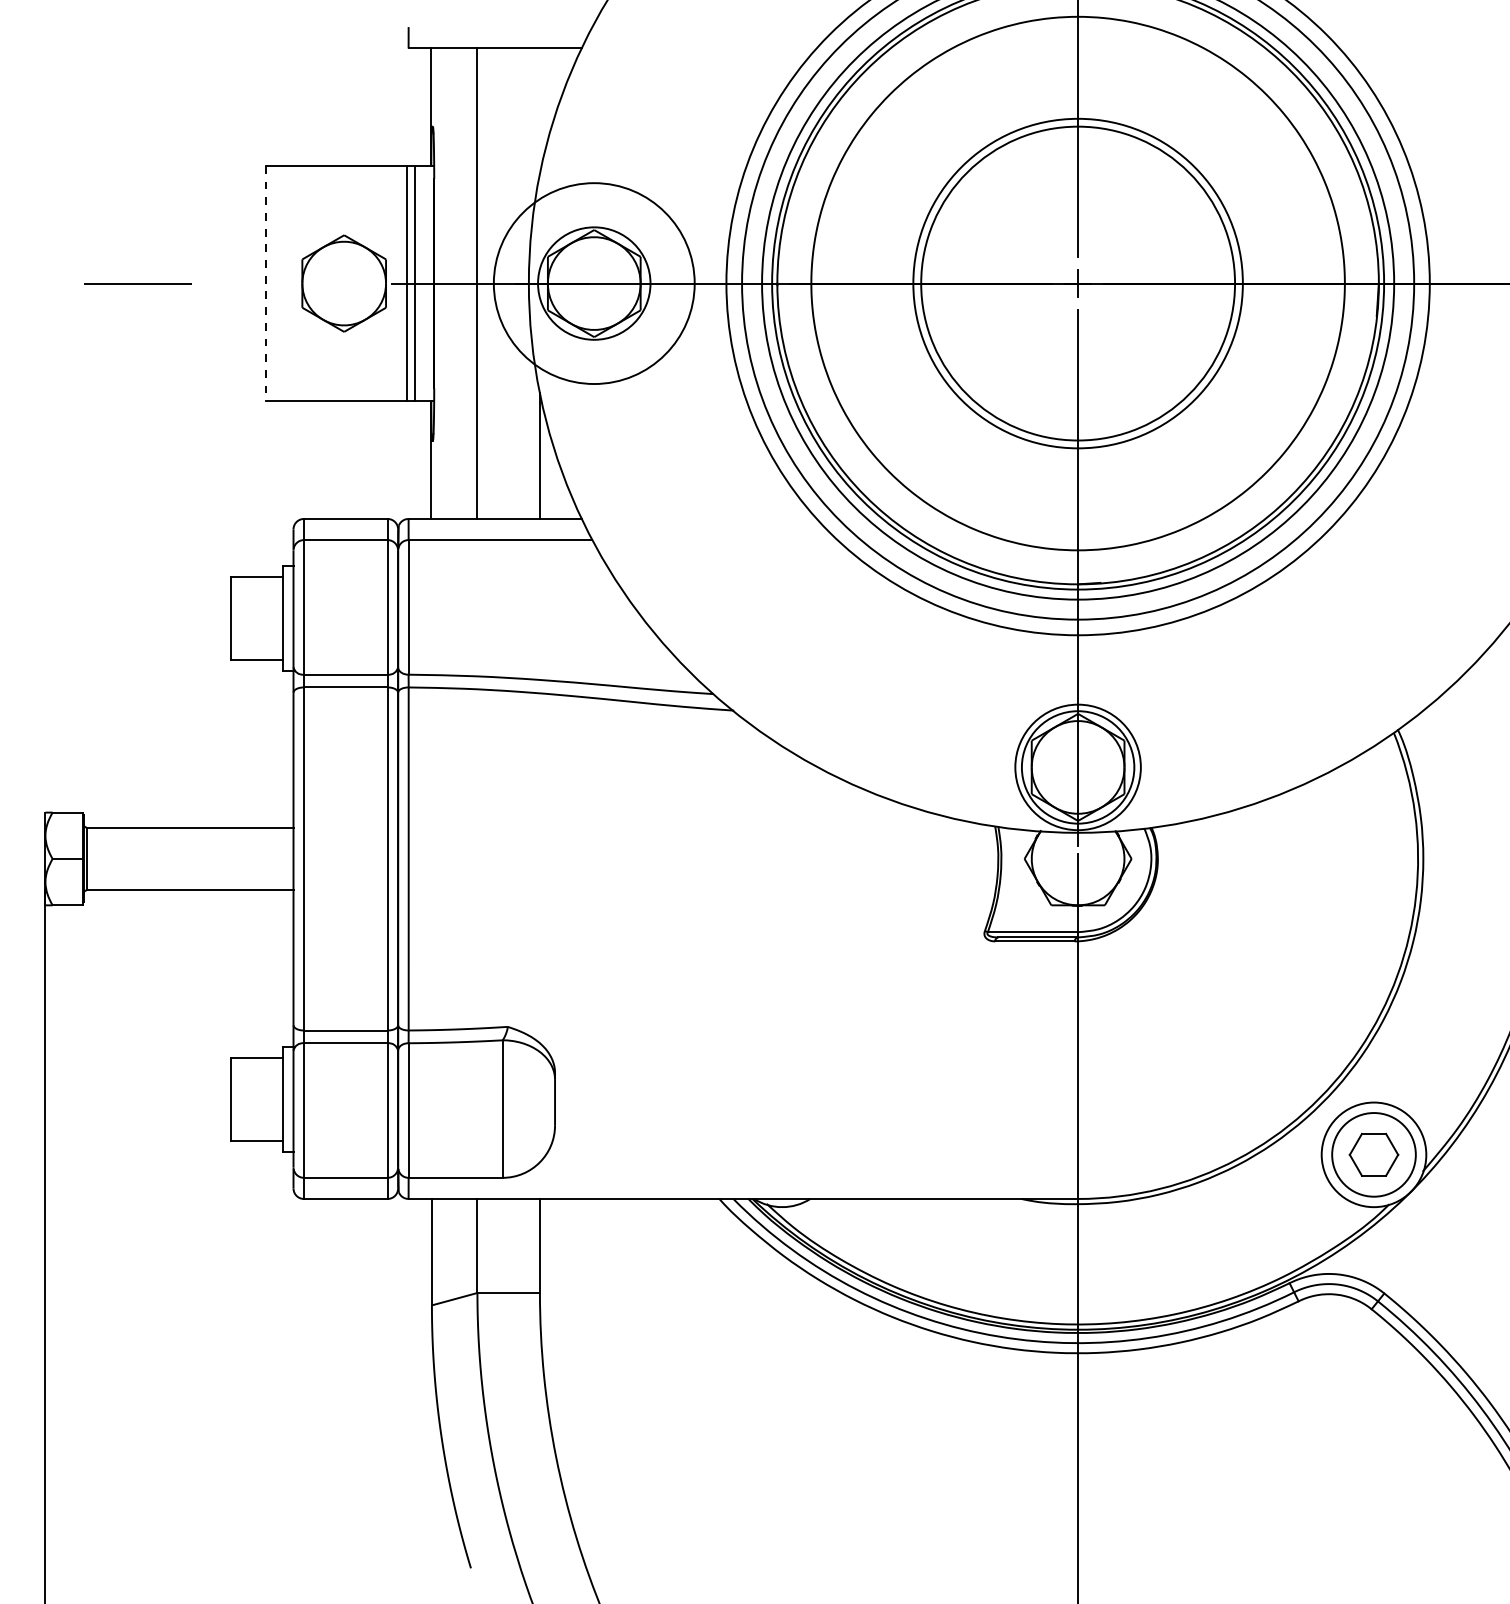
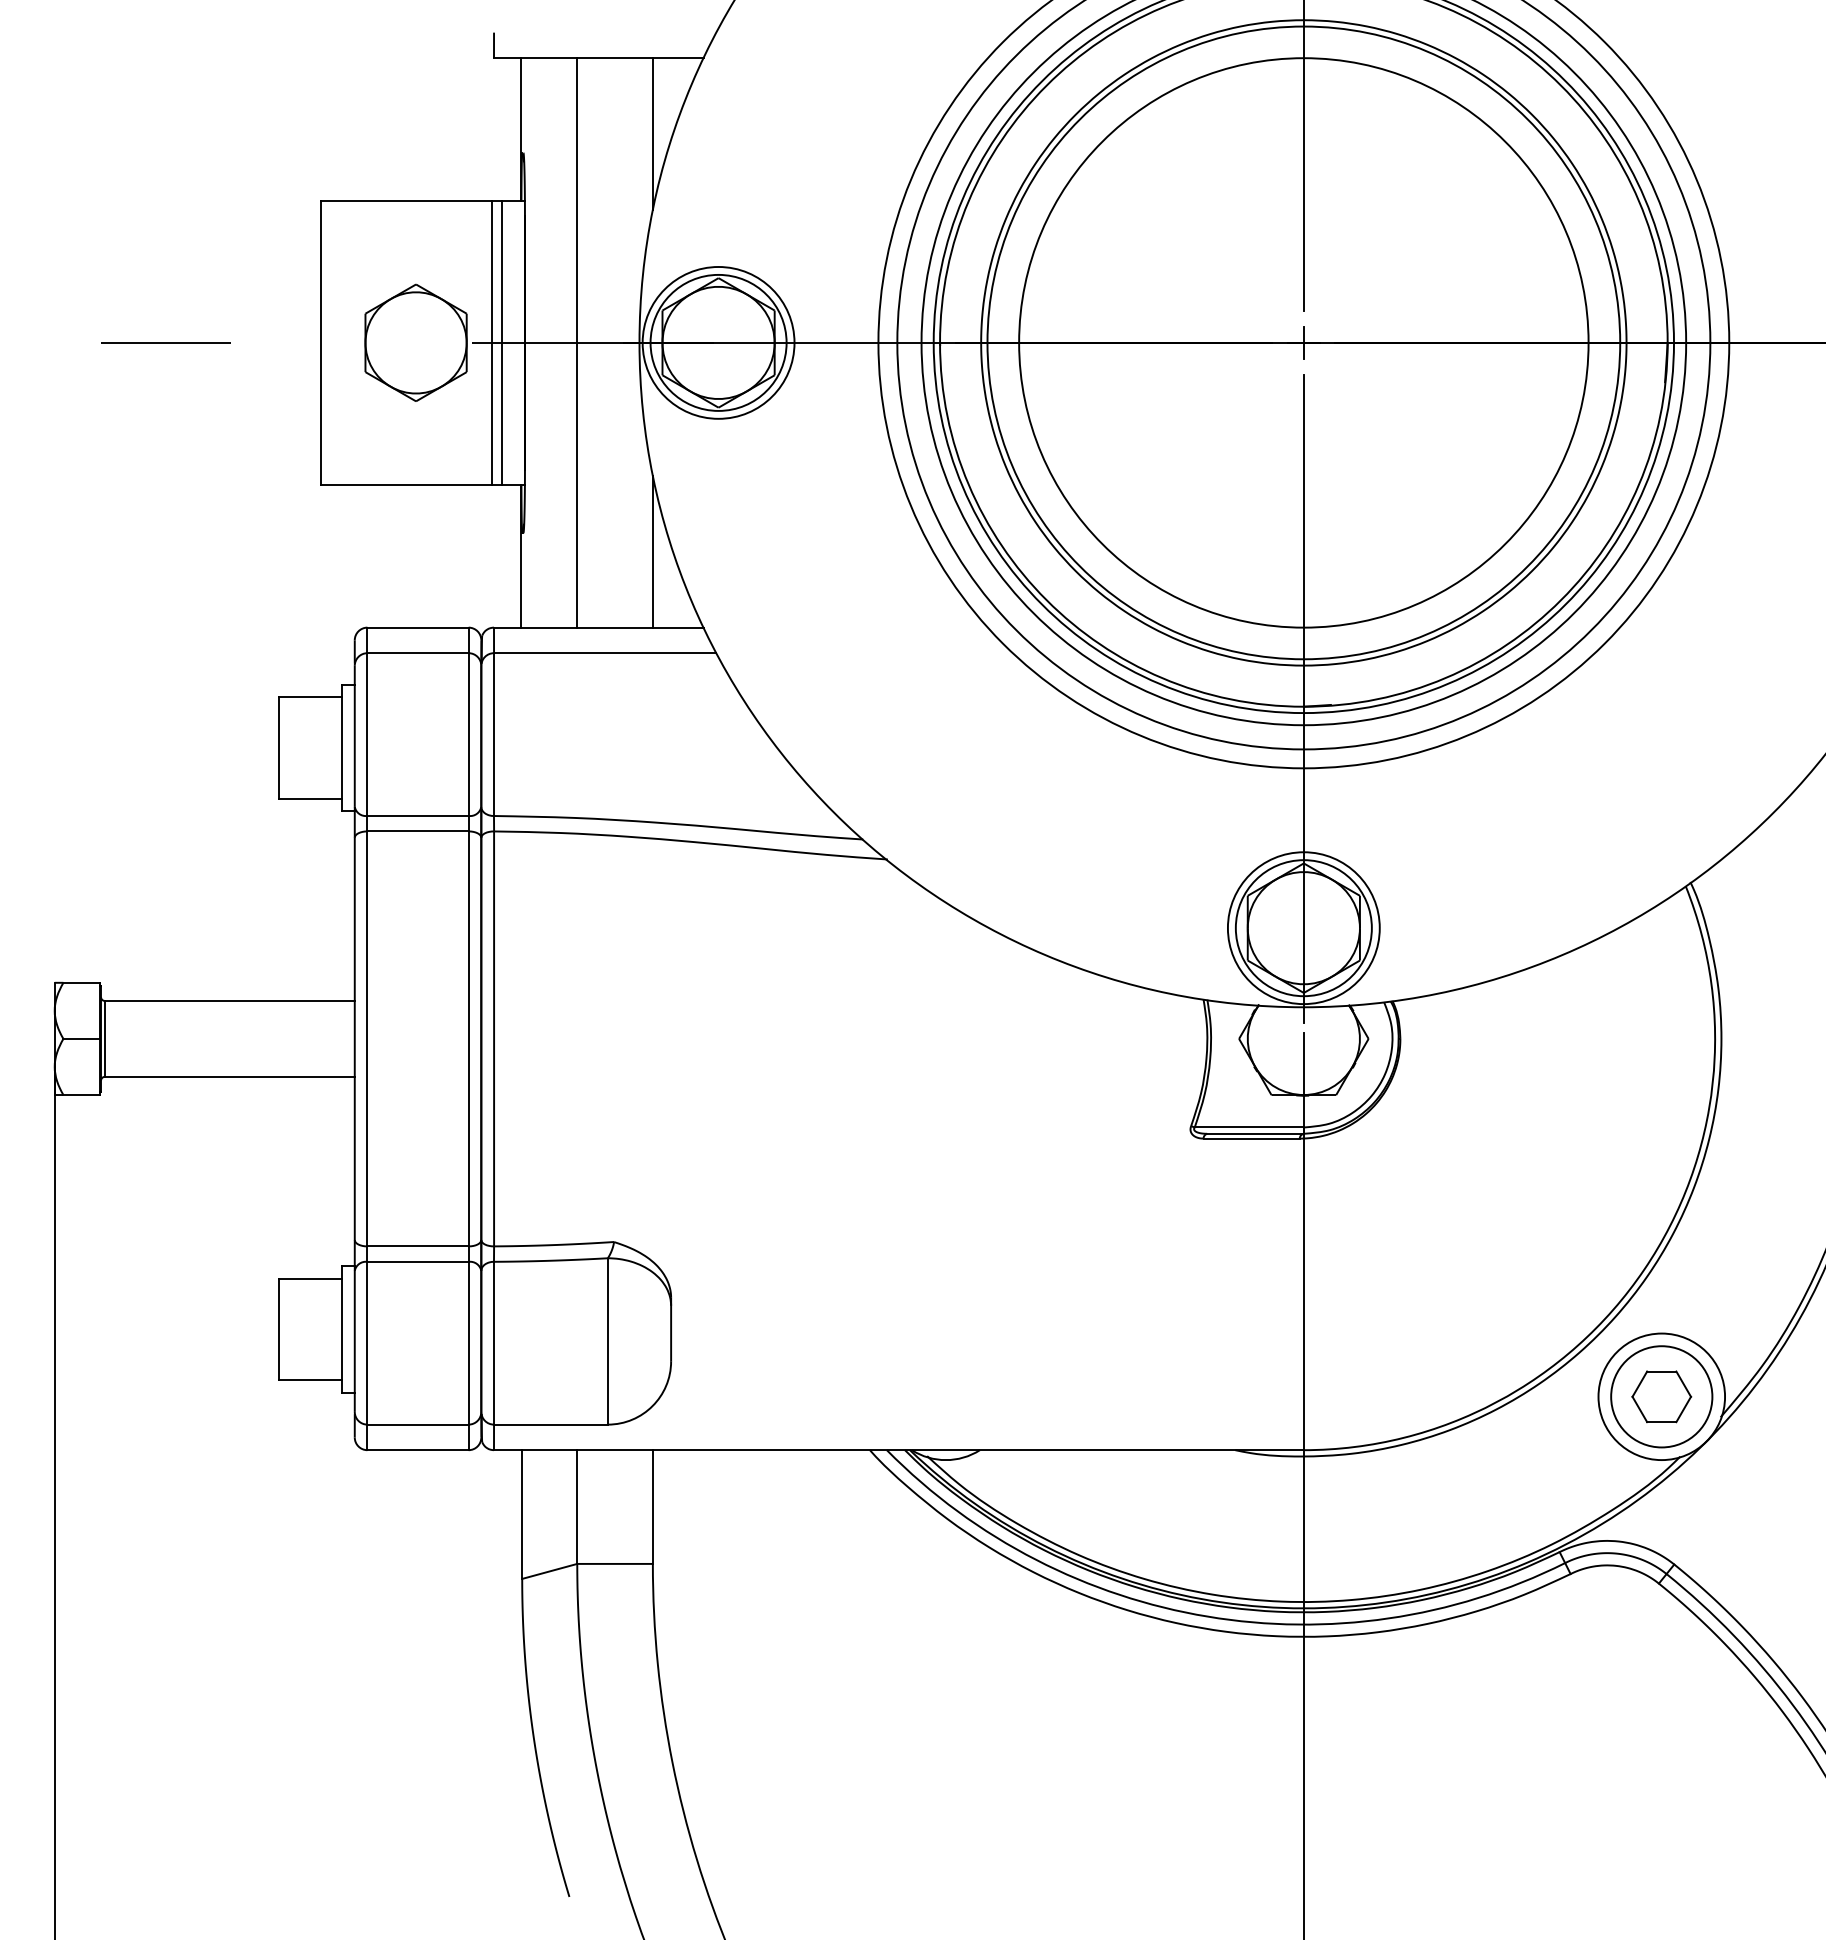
line: (539, 111) -> (652, 134), added
circle: (594, 283) -> (718, 342), size x0.62
circle: (1077, 283) -> (1303, 342), size x1.43
circle: (1077, 283) -> (1303, 342), size x1.67
line: (266, 284) -> (321, 343), dashed -> solid

